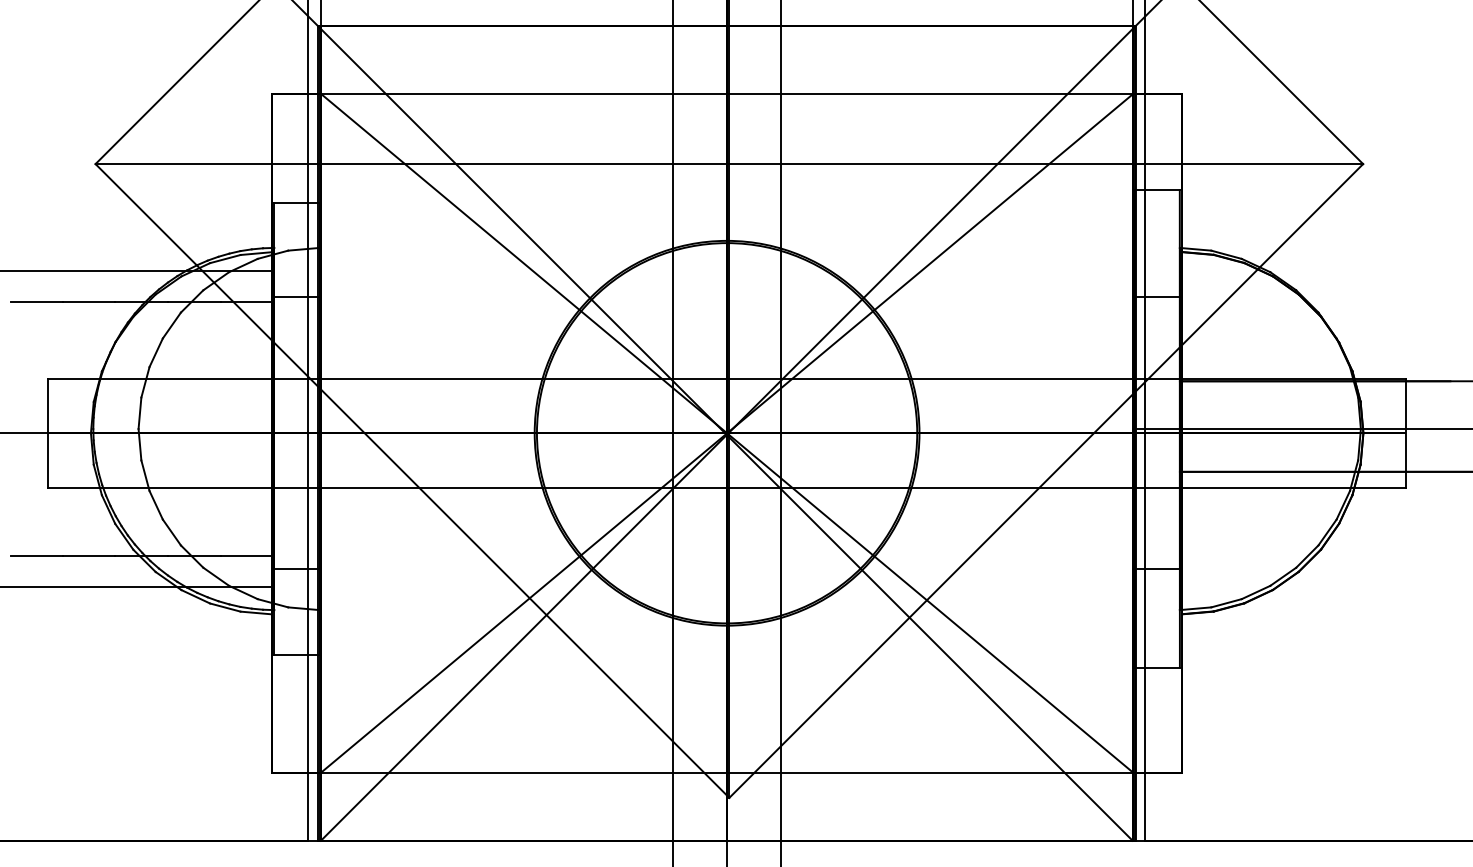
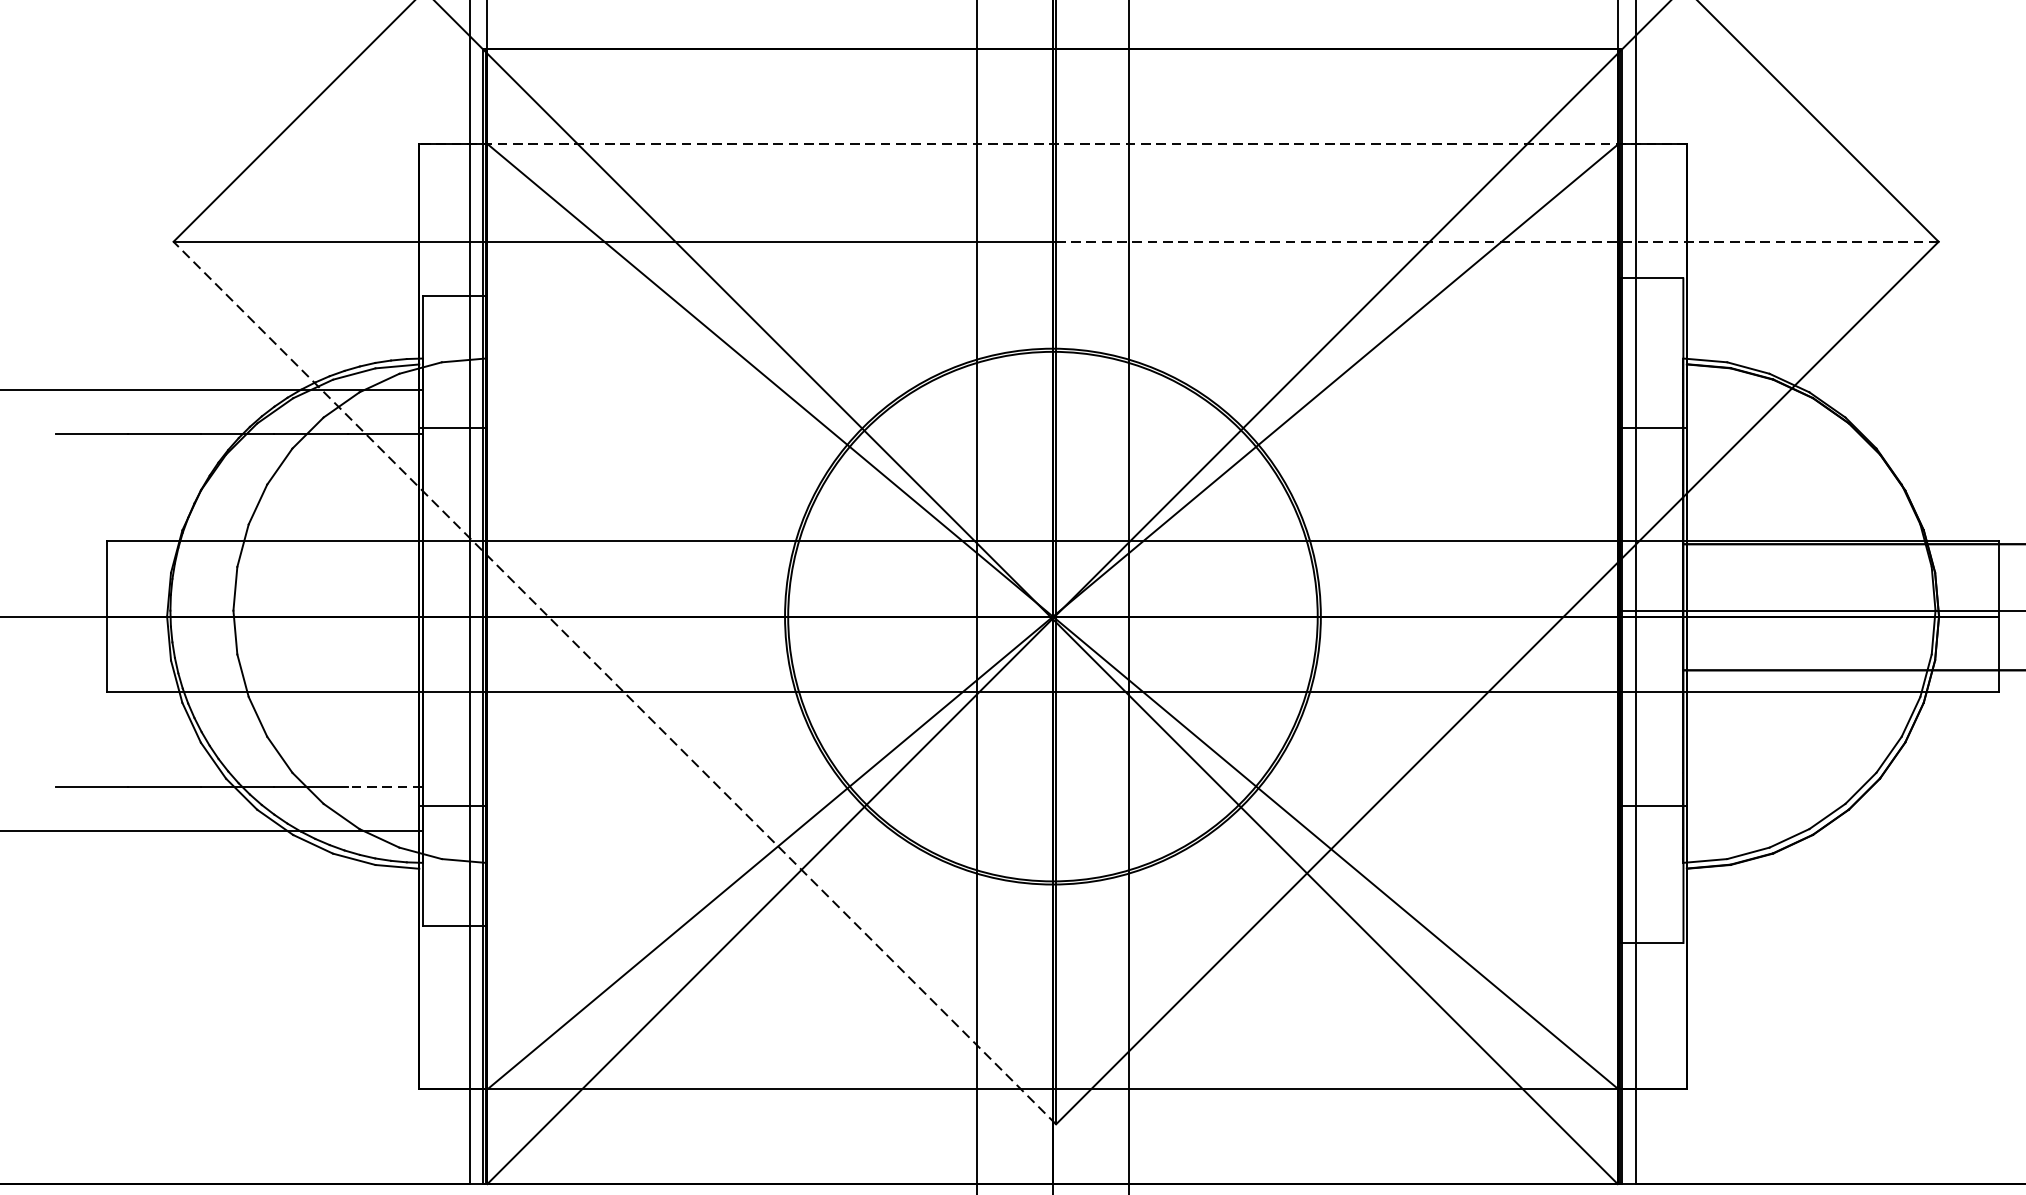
line: (726, 93) -> (1052, 143), solid -> dashed
line: (1046, 164) -> (1497, 242), solid -> dashed
line: (412, 480) -> (614, 682), solid -> dashed
line: (247, 555) -> (385, 786), solid -> dashed

